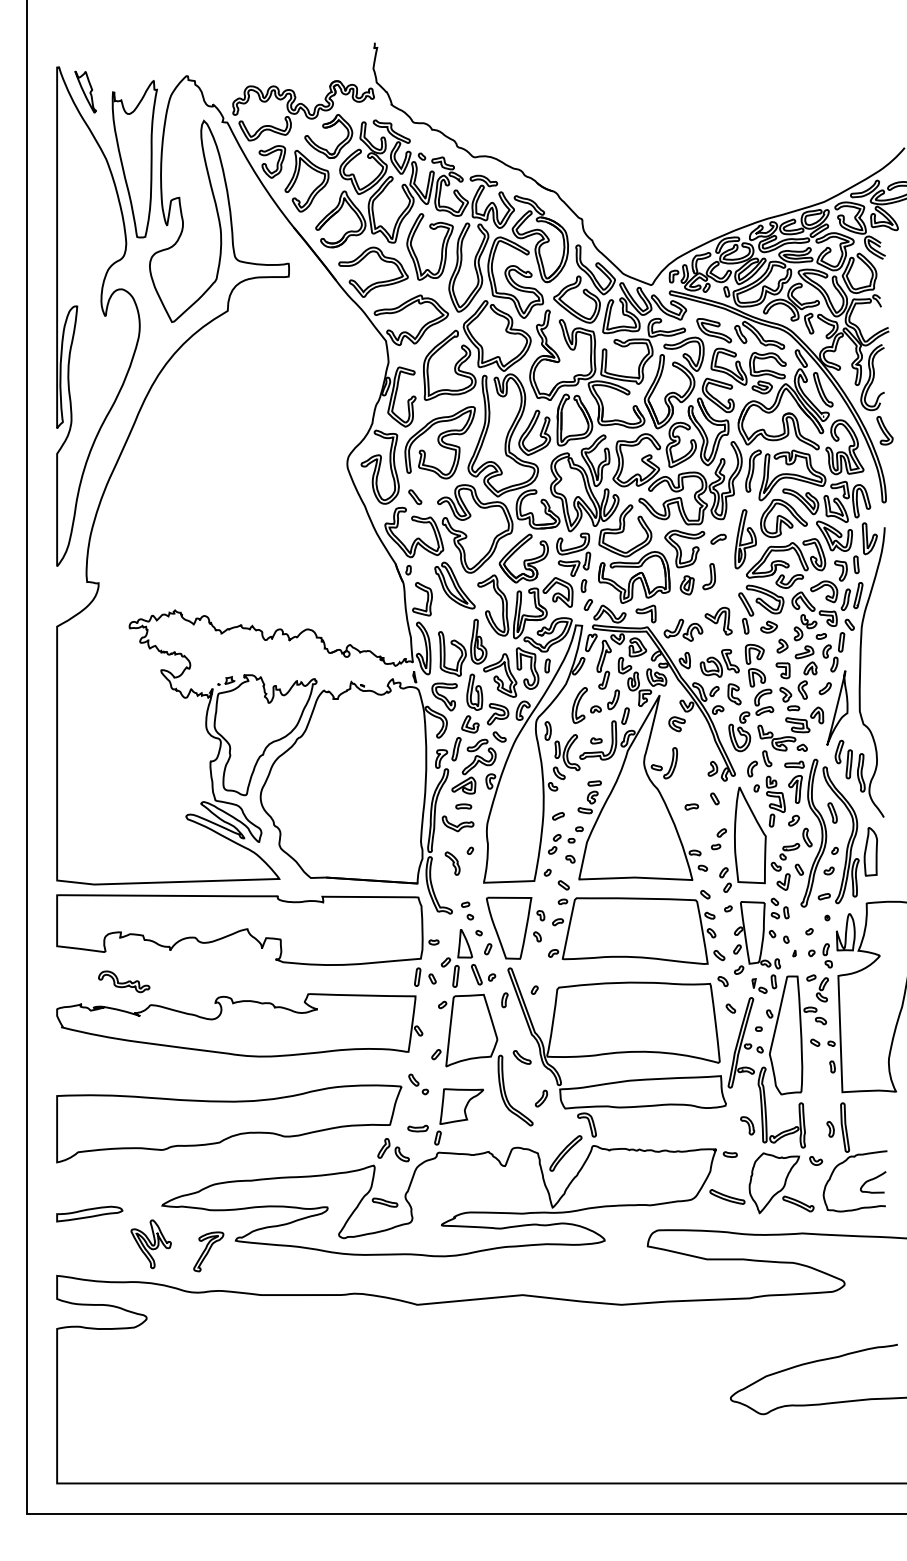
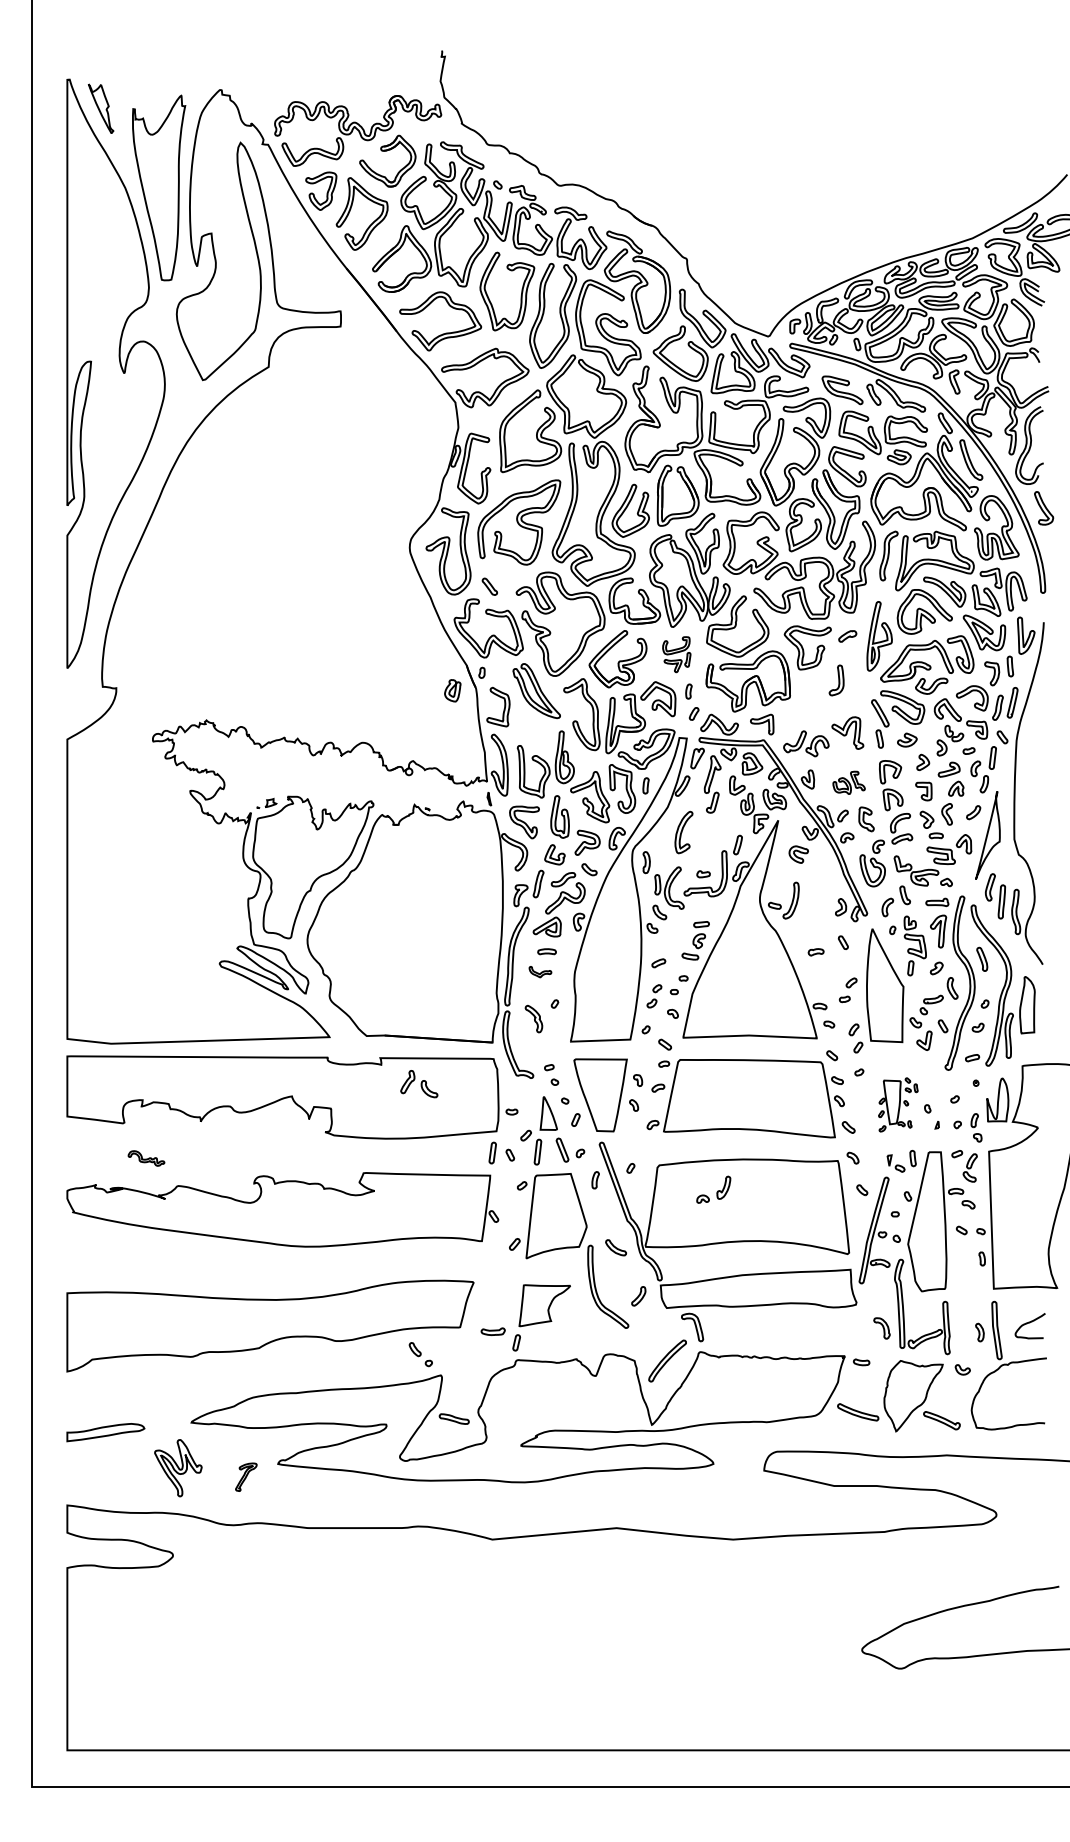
part: (573, 554) -> (676, 654), size x0.7
part: (687, 585) -> (452, 690), moved
part: (719, 663) -> (848, 782), size x0.7
part: (604, 701) -> (713, 1189), moved
part: (458, 823) -> (540, 971), size x0.6
part: (761, 936) -> (898, 1104), size x0.6
part: (124, 981) -> (146, 1158), size x0.6
part: (418, 1084) -> (420, 1354), moved
part: (393, 1150) -> (419, 1084), moved
curve: (870, 1180) -> (1027, 1324), moved
part: (208, 1252) -> (246, 1477), size x0.6

